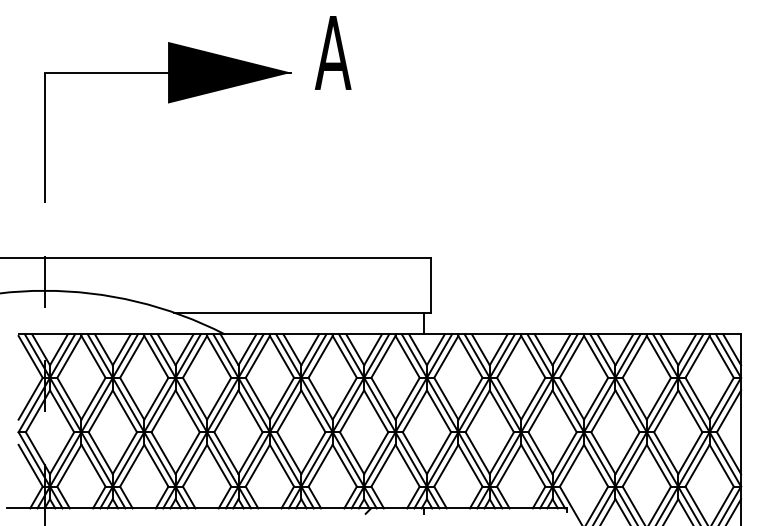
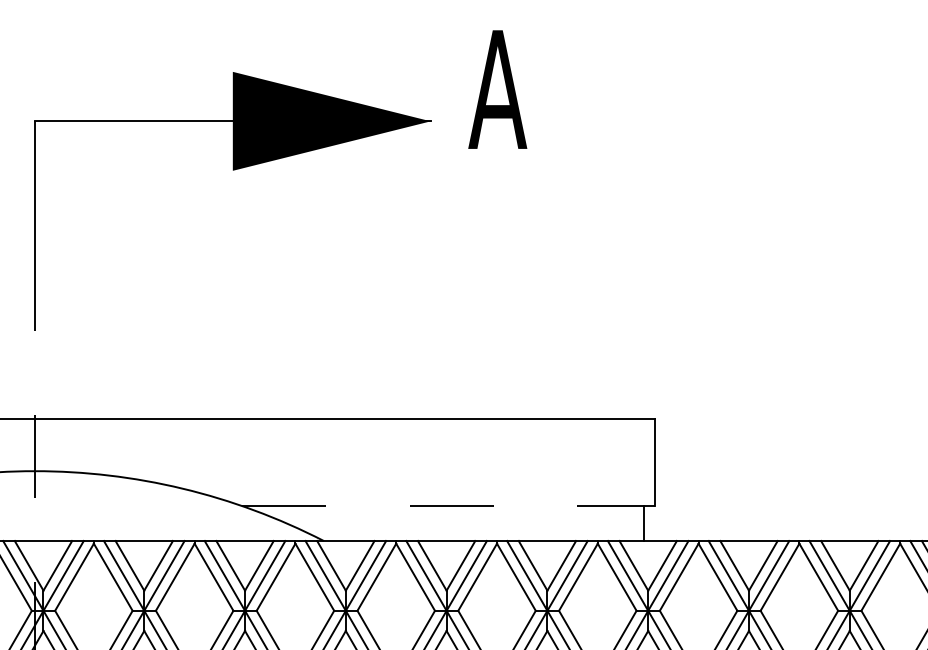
line: (302, 312) -> (448, 505), solid -> dashed

